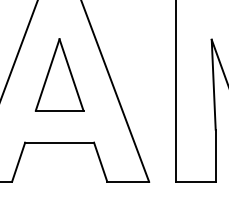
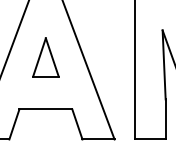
part: (59, 75) -> (45, 57), size x0.7

